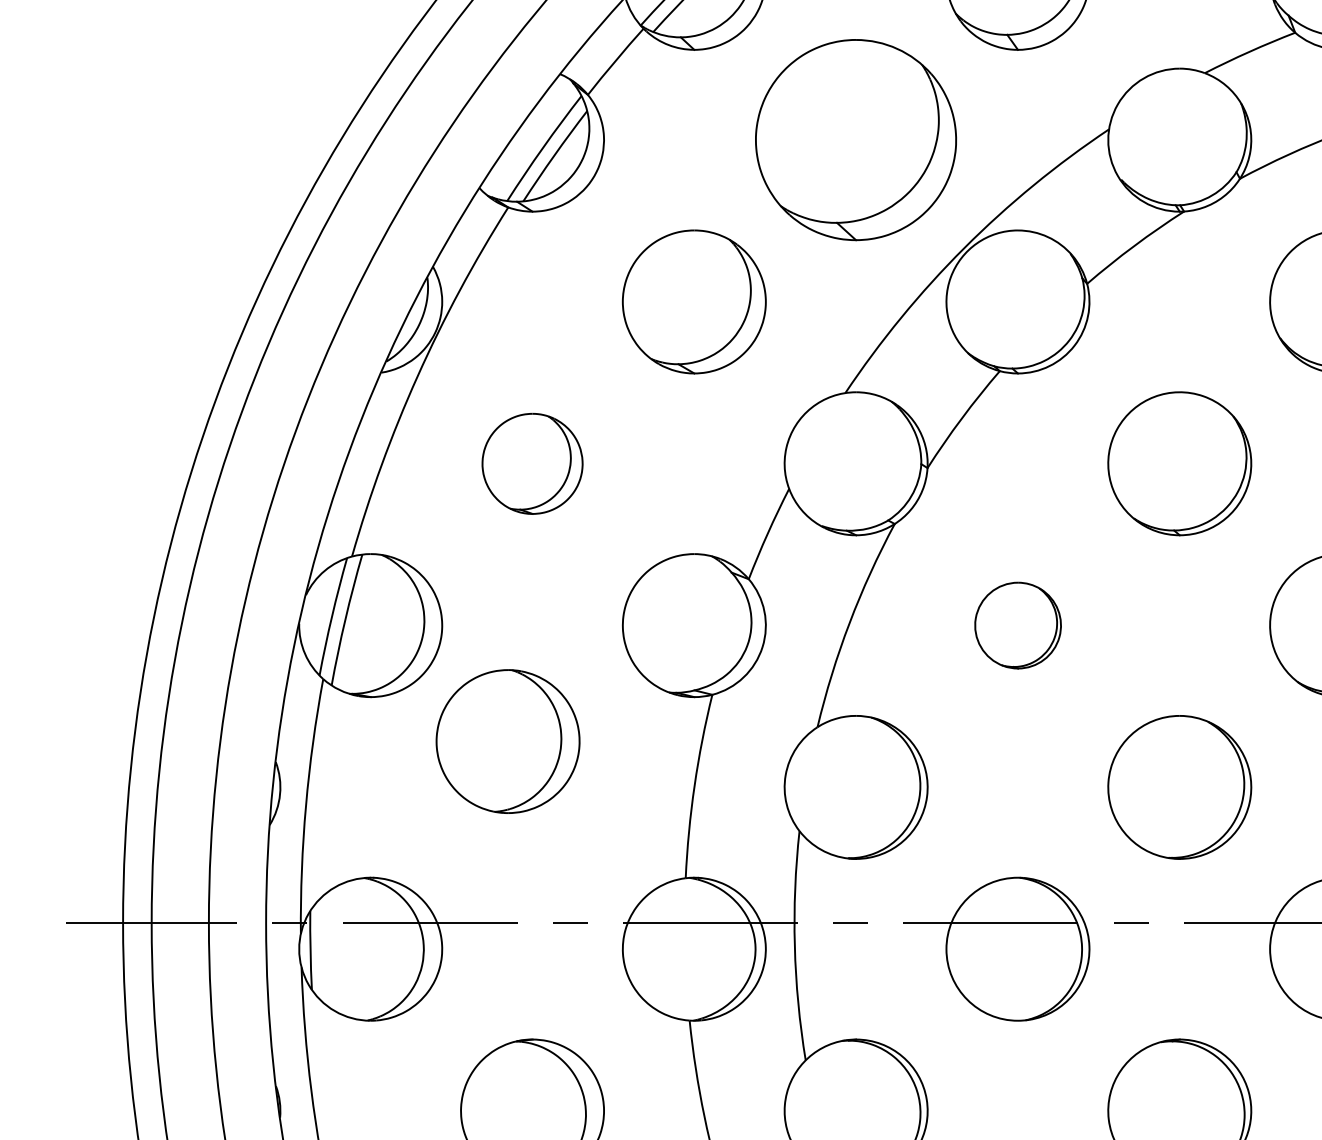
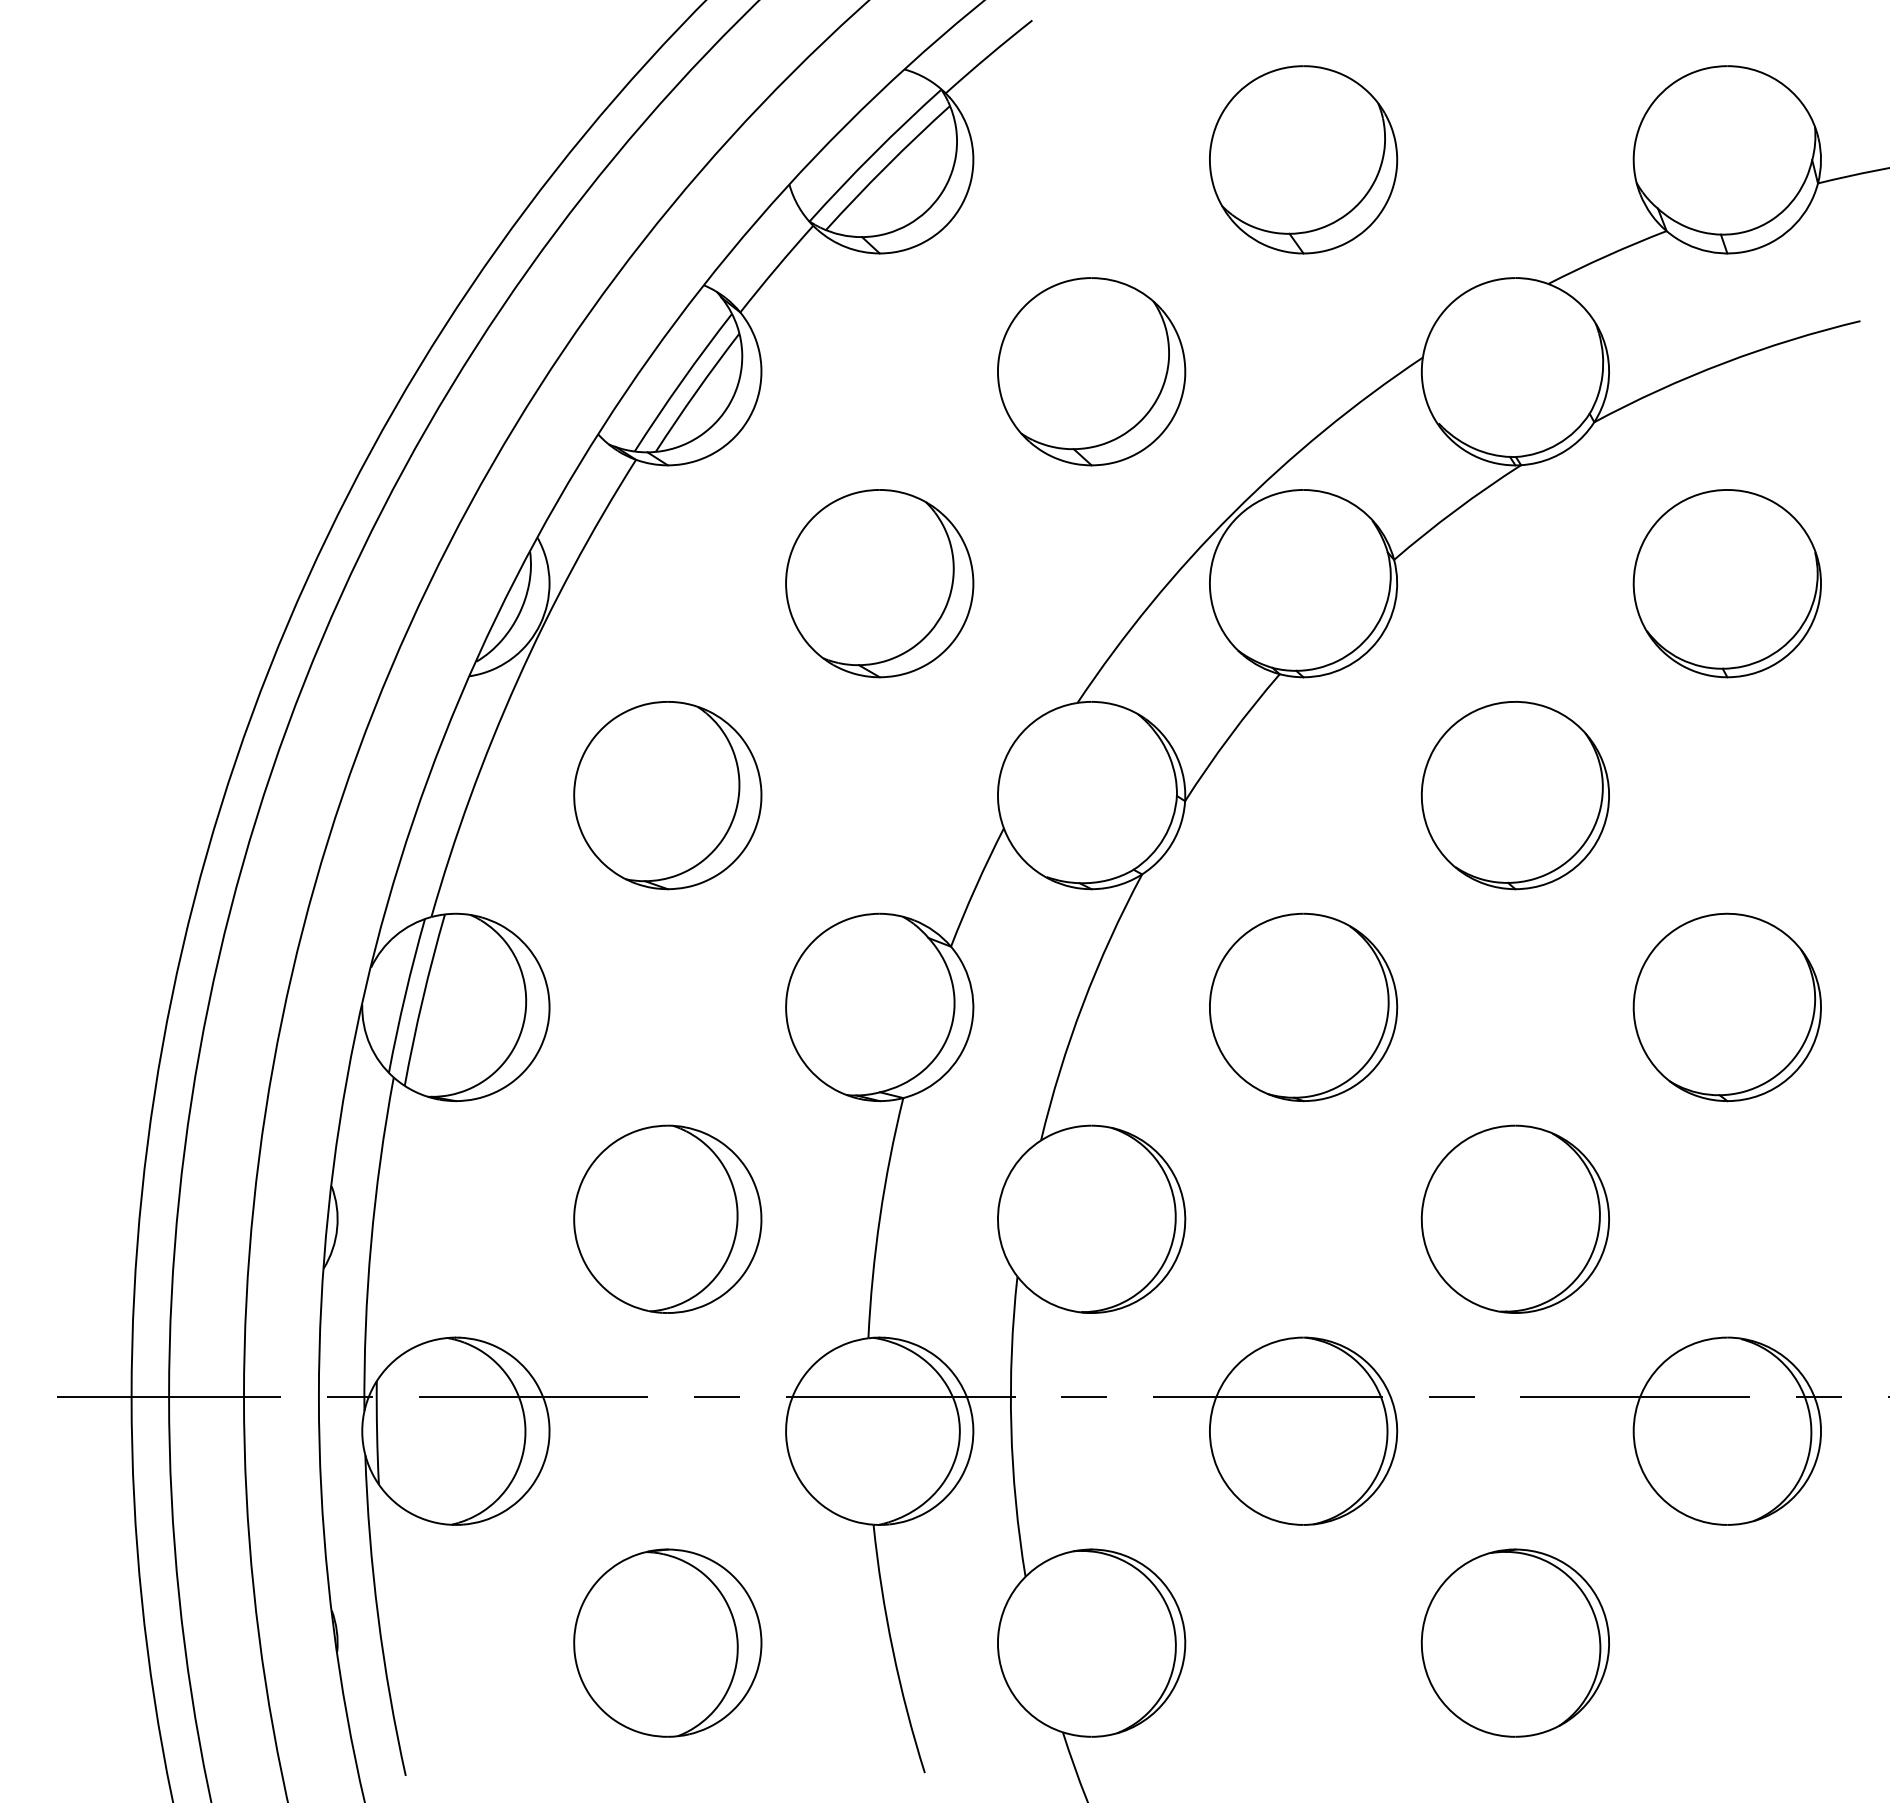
part: (856, 139) -> (1091, 371), size x0.71
part: (532, 463) -> (667, 795), size x1.43
part: (1017, 625) -> (1303, 1007), size x1.67
part: (507, 740) -> (667, 1218), moved

